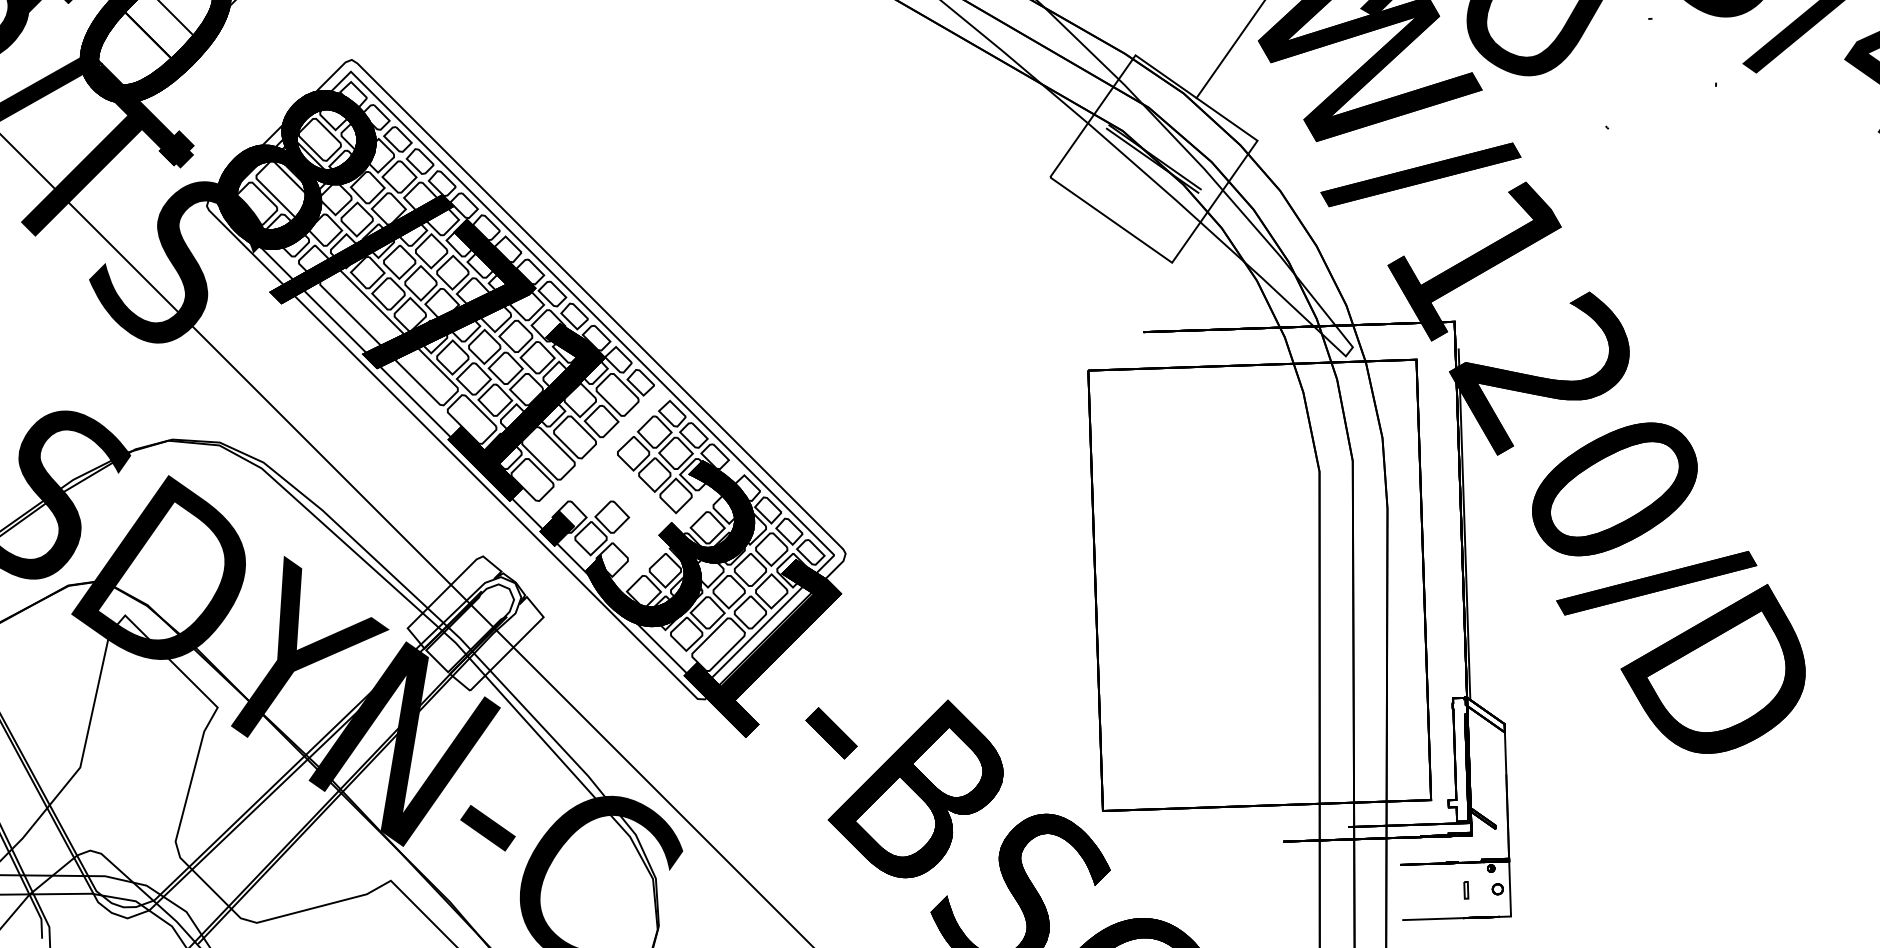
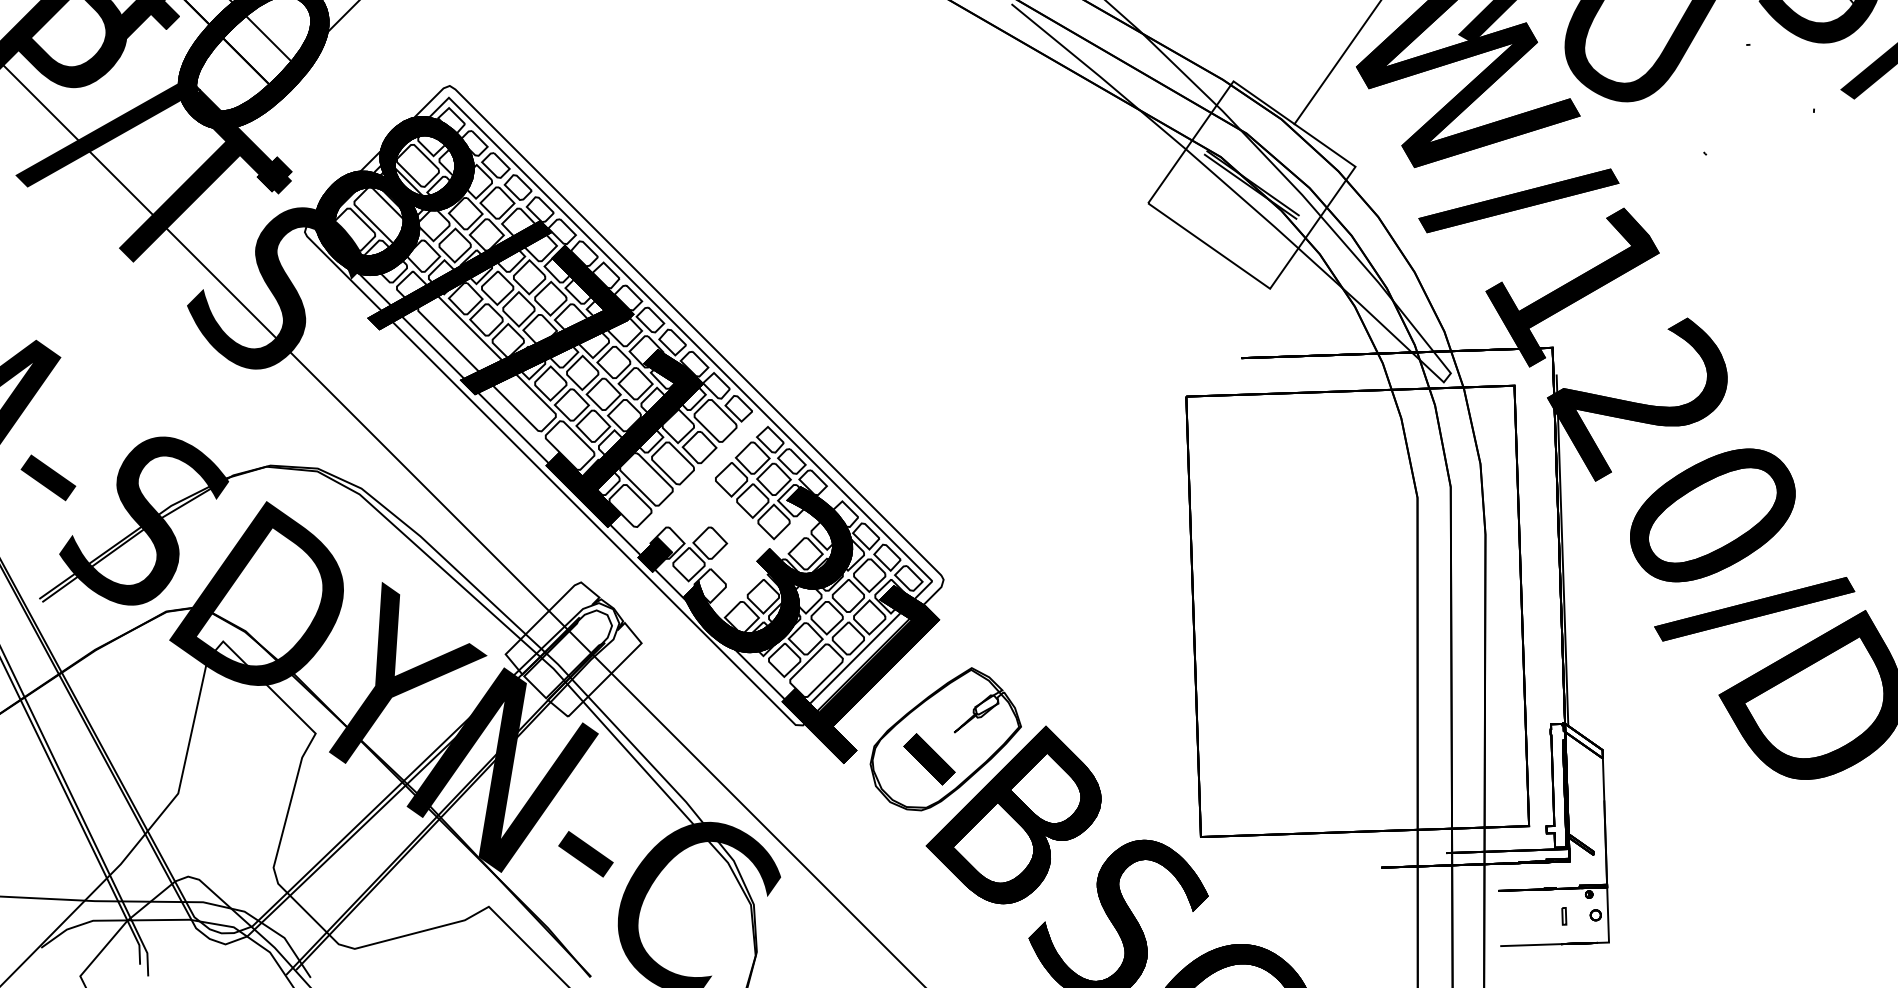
part: (847, 713) -> (945, 739), added

